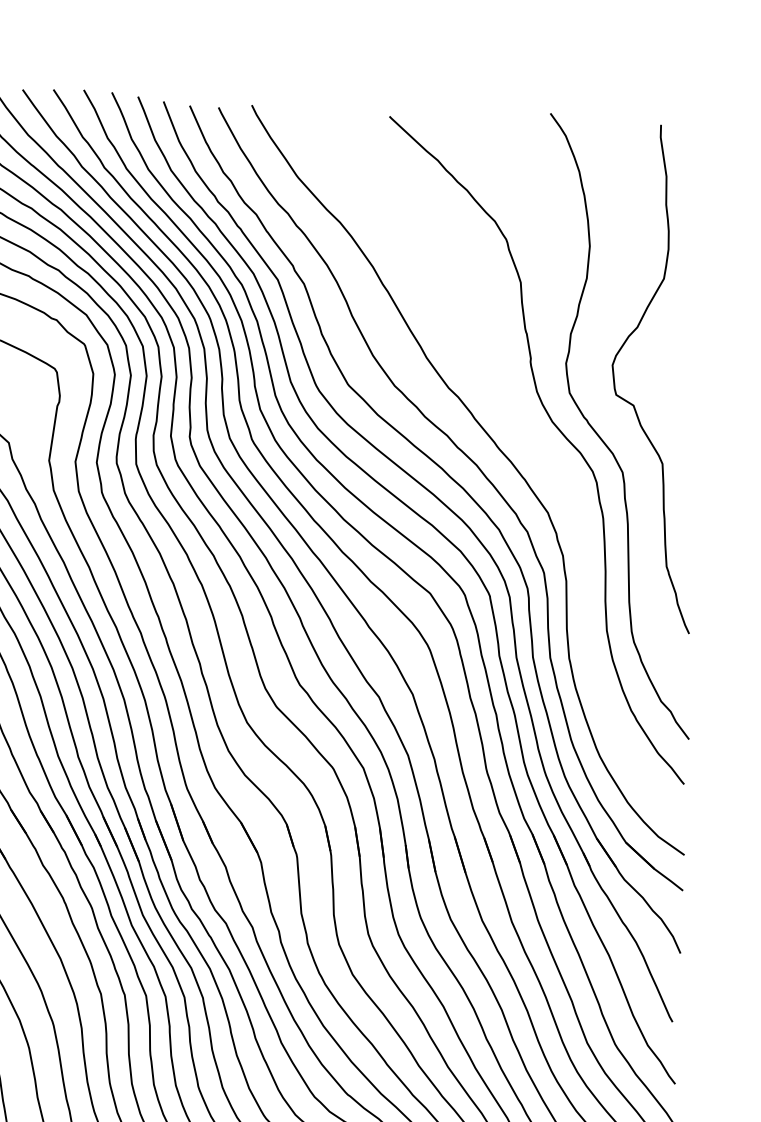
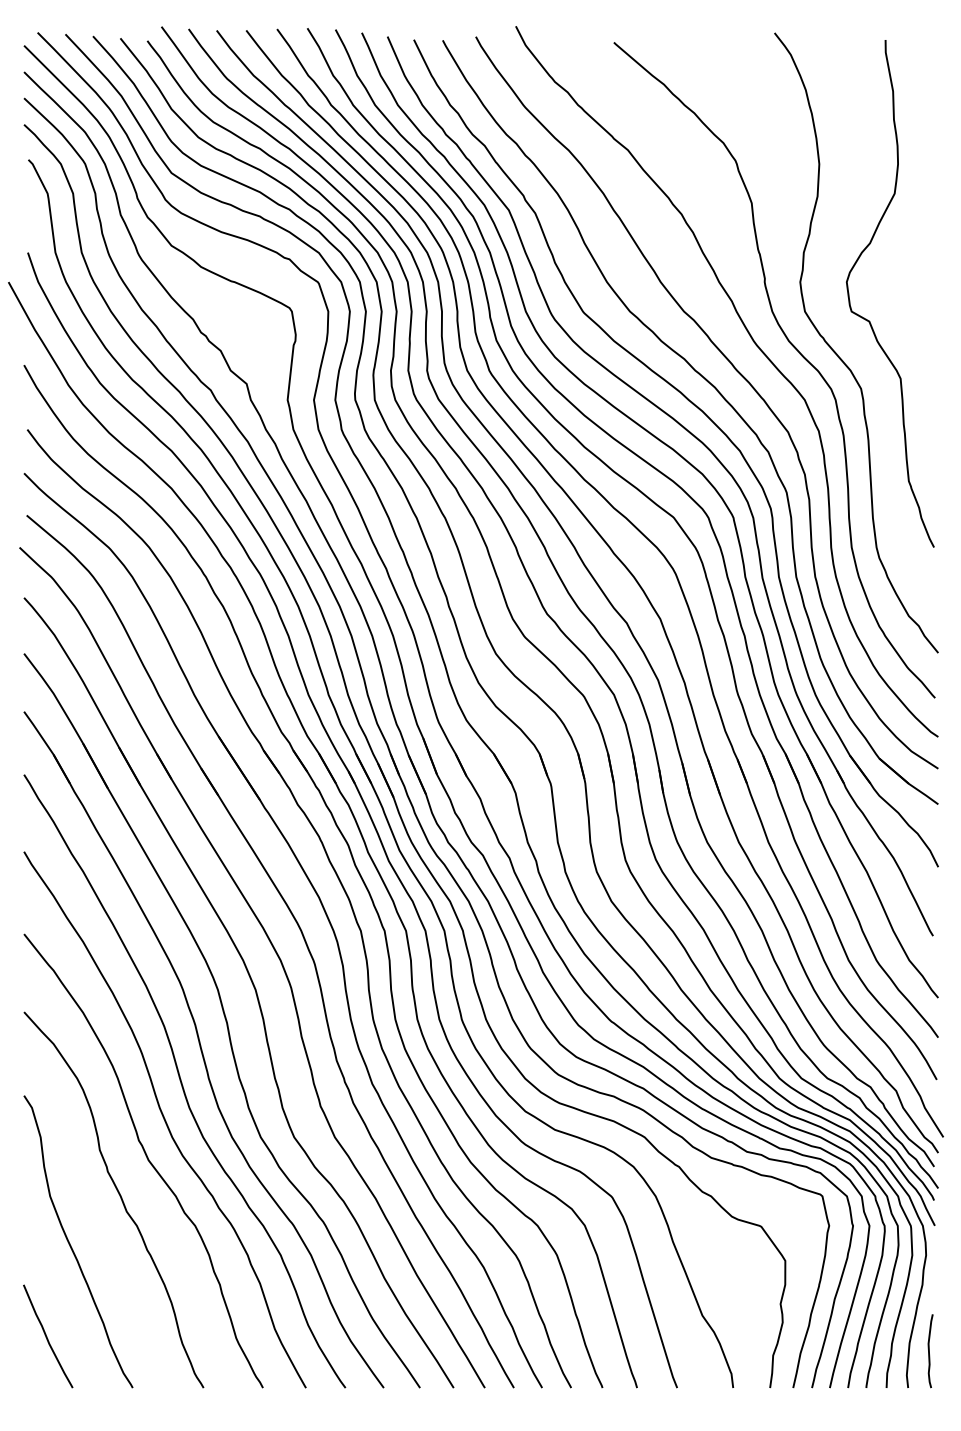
curve: (523, 431) -> (760, 351), added

